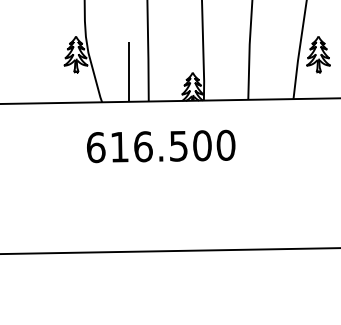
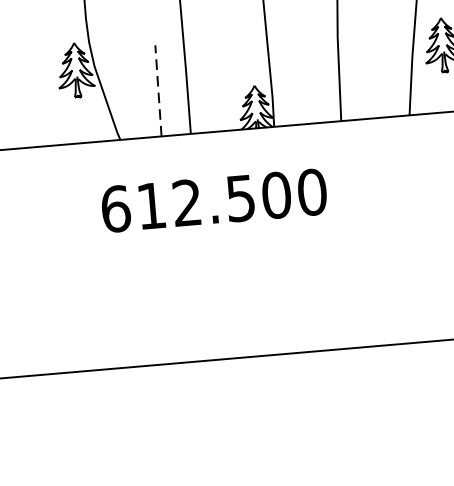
line: (129, 71) -> (158, 90), solid -> dashed
text: (143, 146) -> (187, 202), 616.500 -> 612.500

